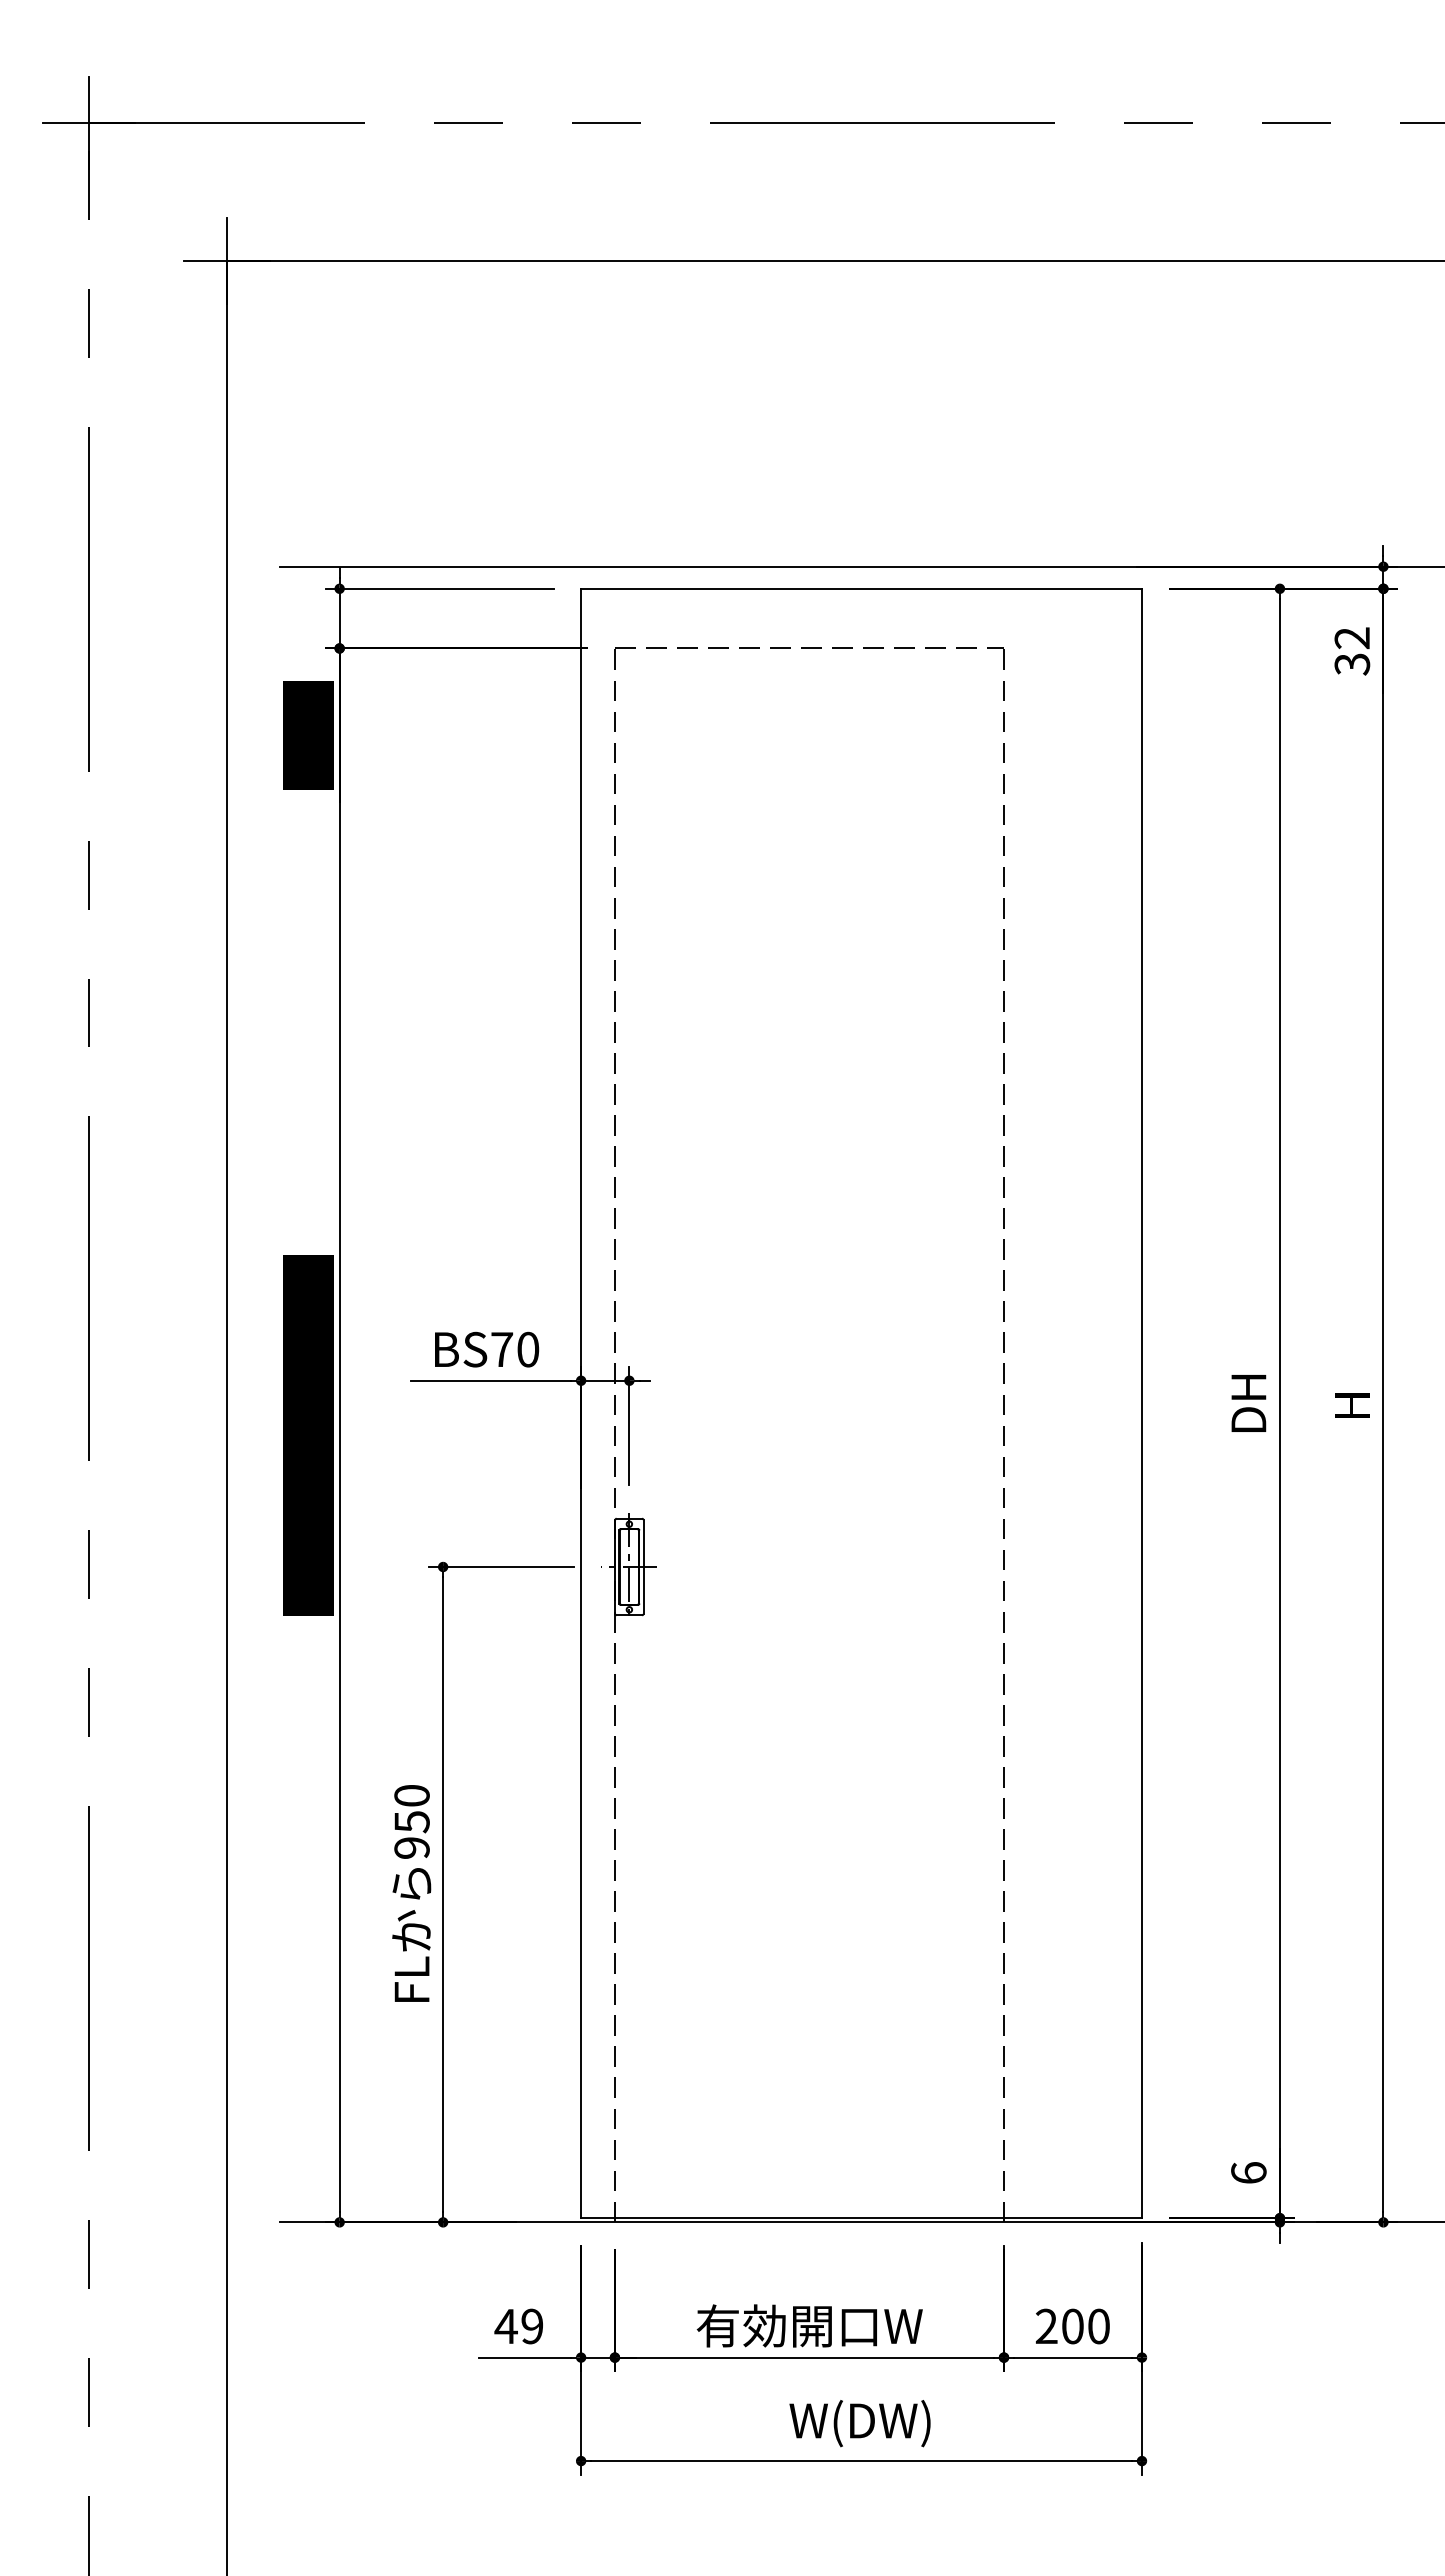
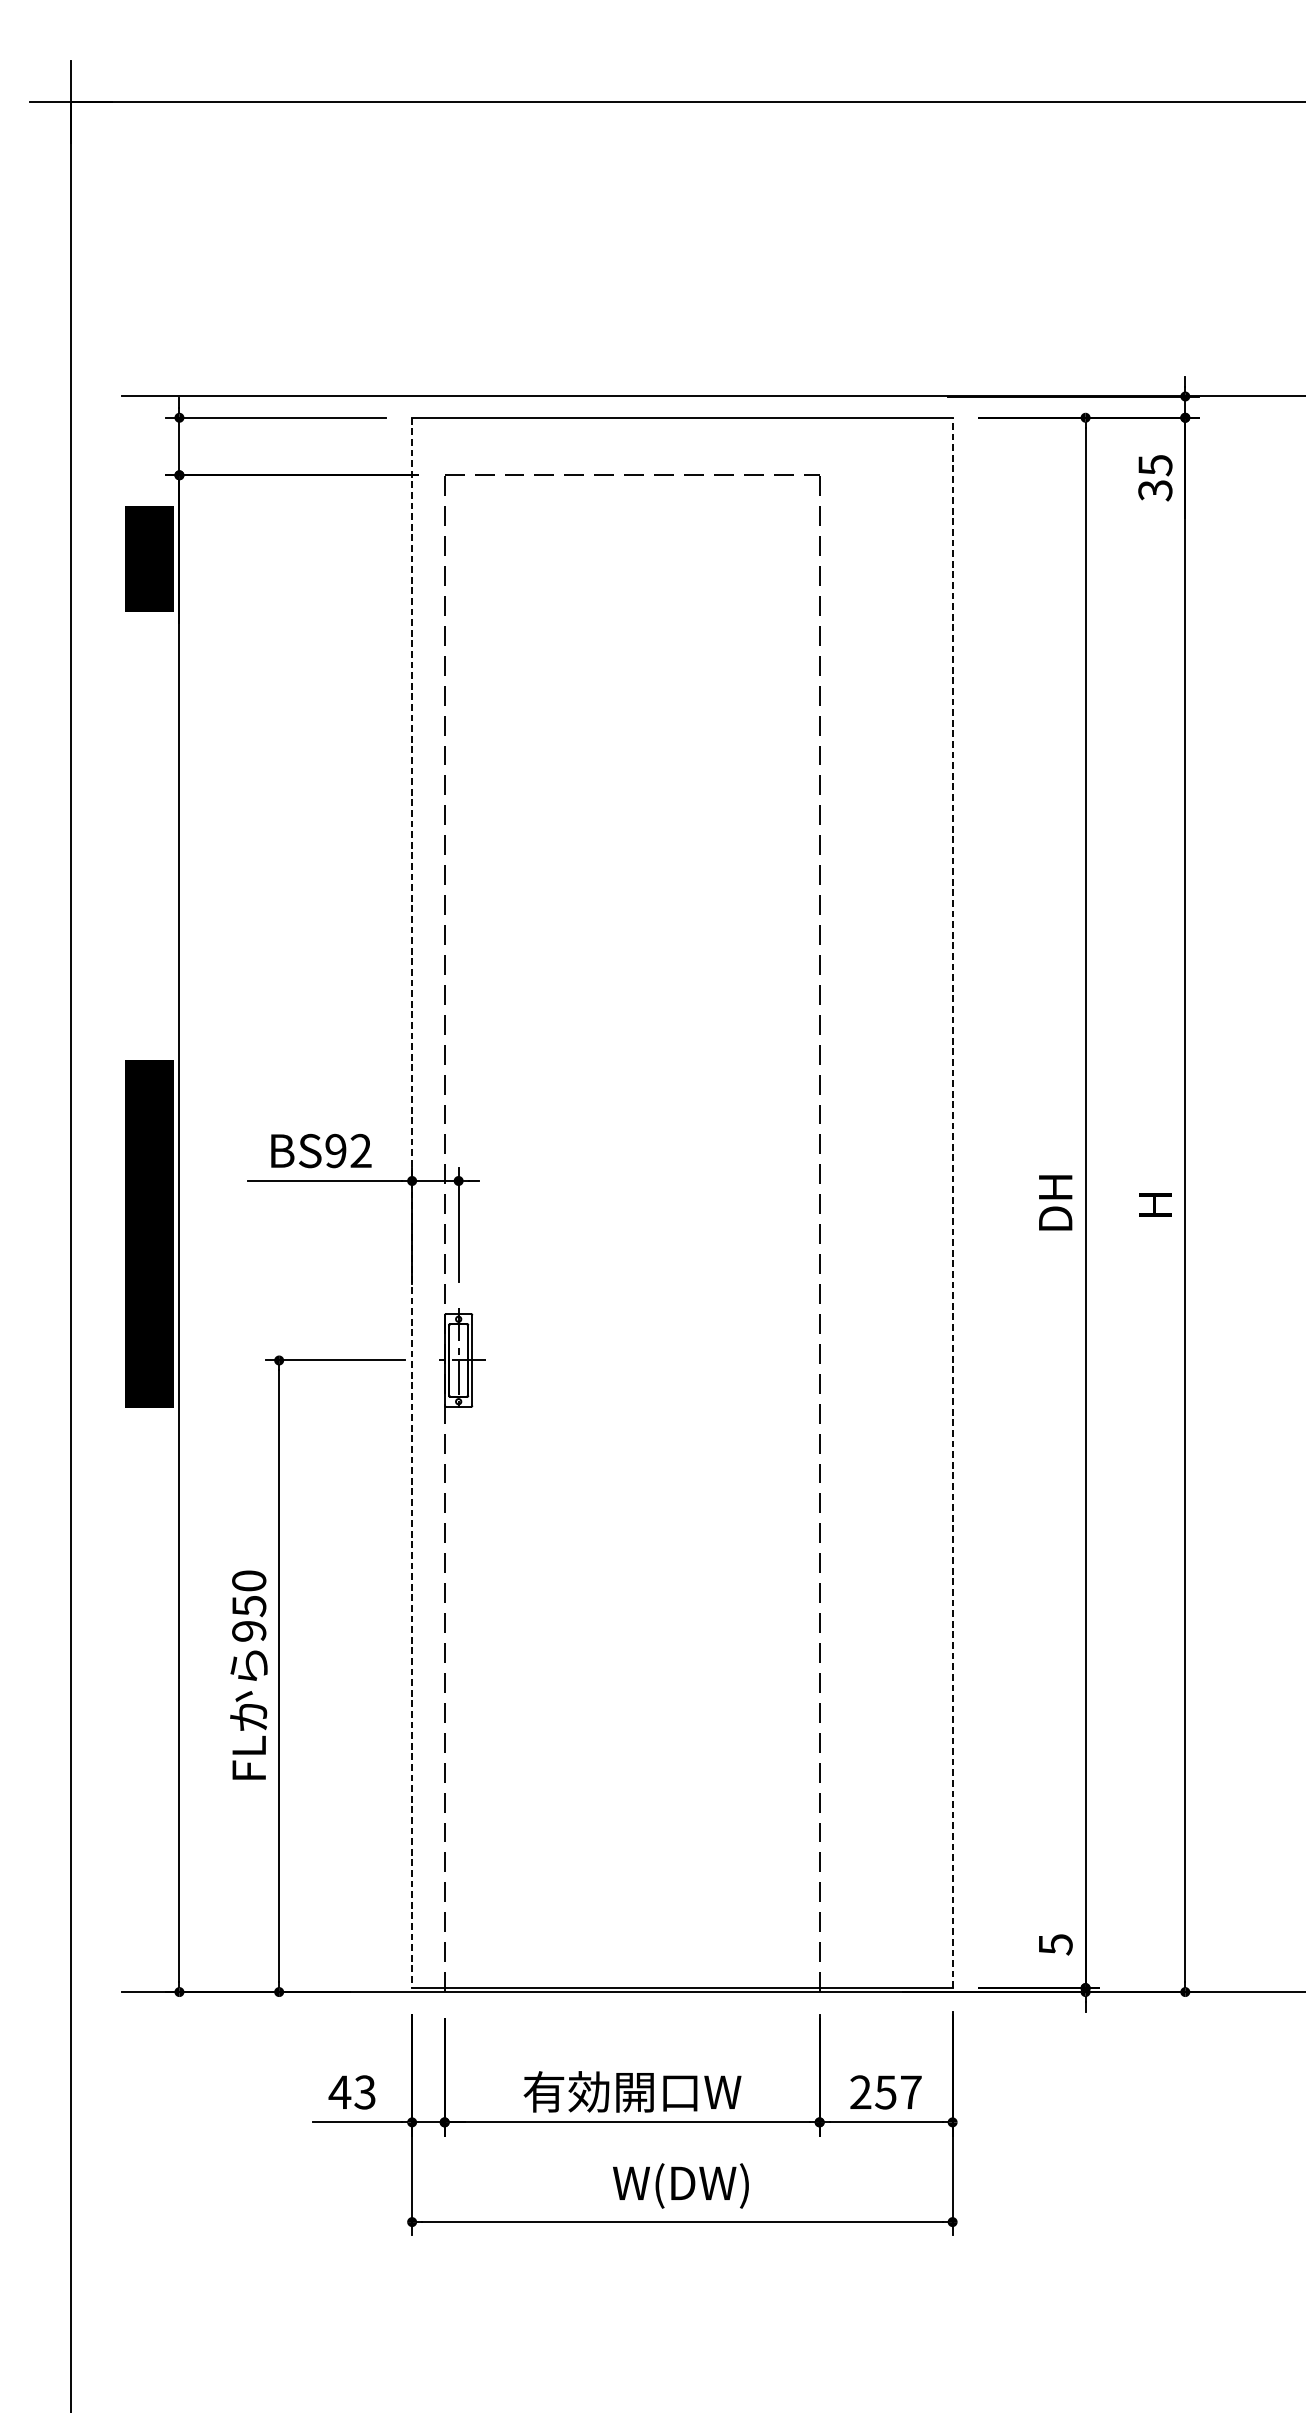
text: (1352, 638) -> (1155, 465), 32 -> 35
text: (515, 1349) -> (348, 1150), BS70 -> BS92
line: (581, 1403) -> (412, 1202), solid -> dashed
line: (1141, 1403) -> (952, 1202), solid -> dashed
text: (1248, 2173) -> (1055, 1944), 6 -> 5
text: (531, 2326) -> (364, 2092), 49 -> 43
text: (1085, 2326) -> (898, 2092), 200 -> 257

